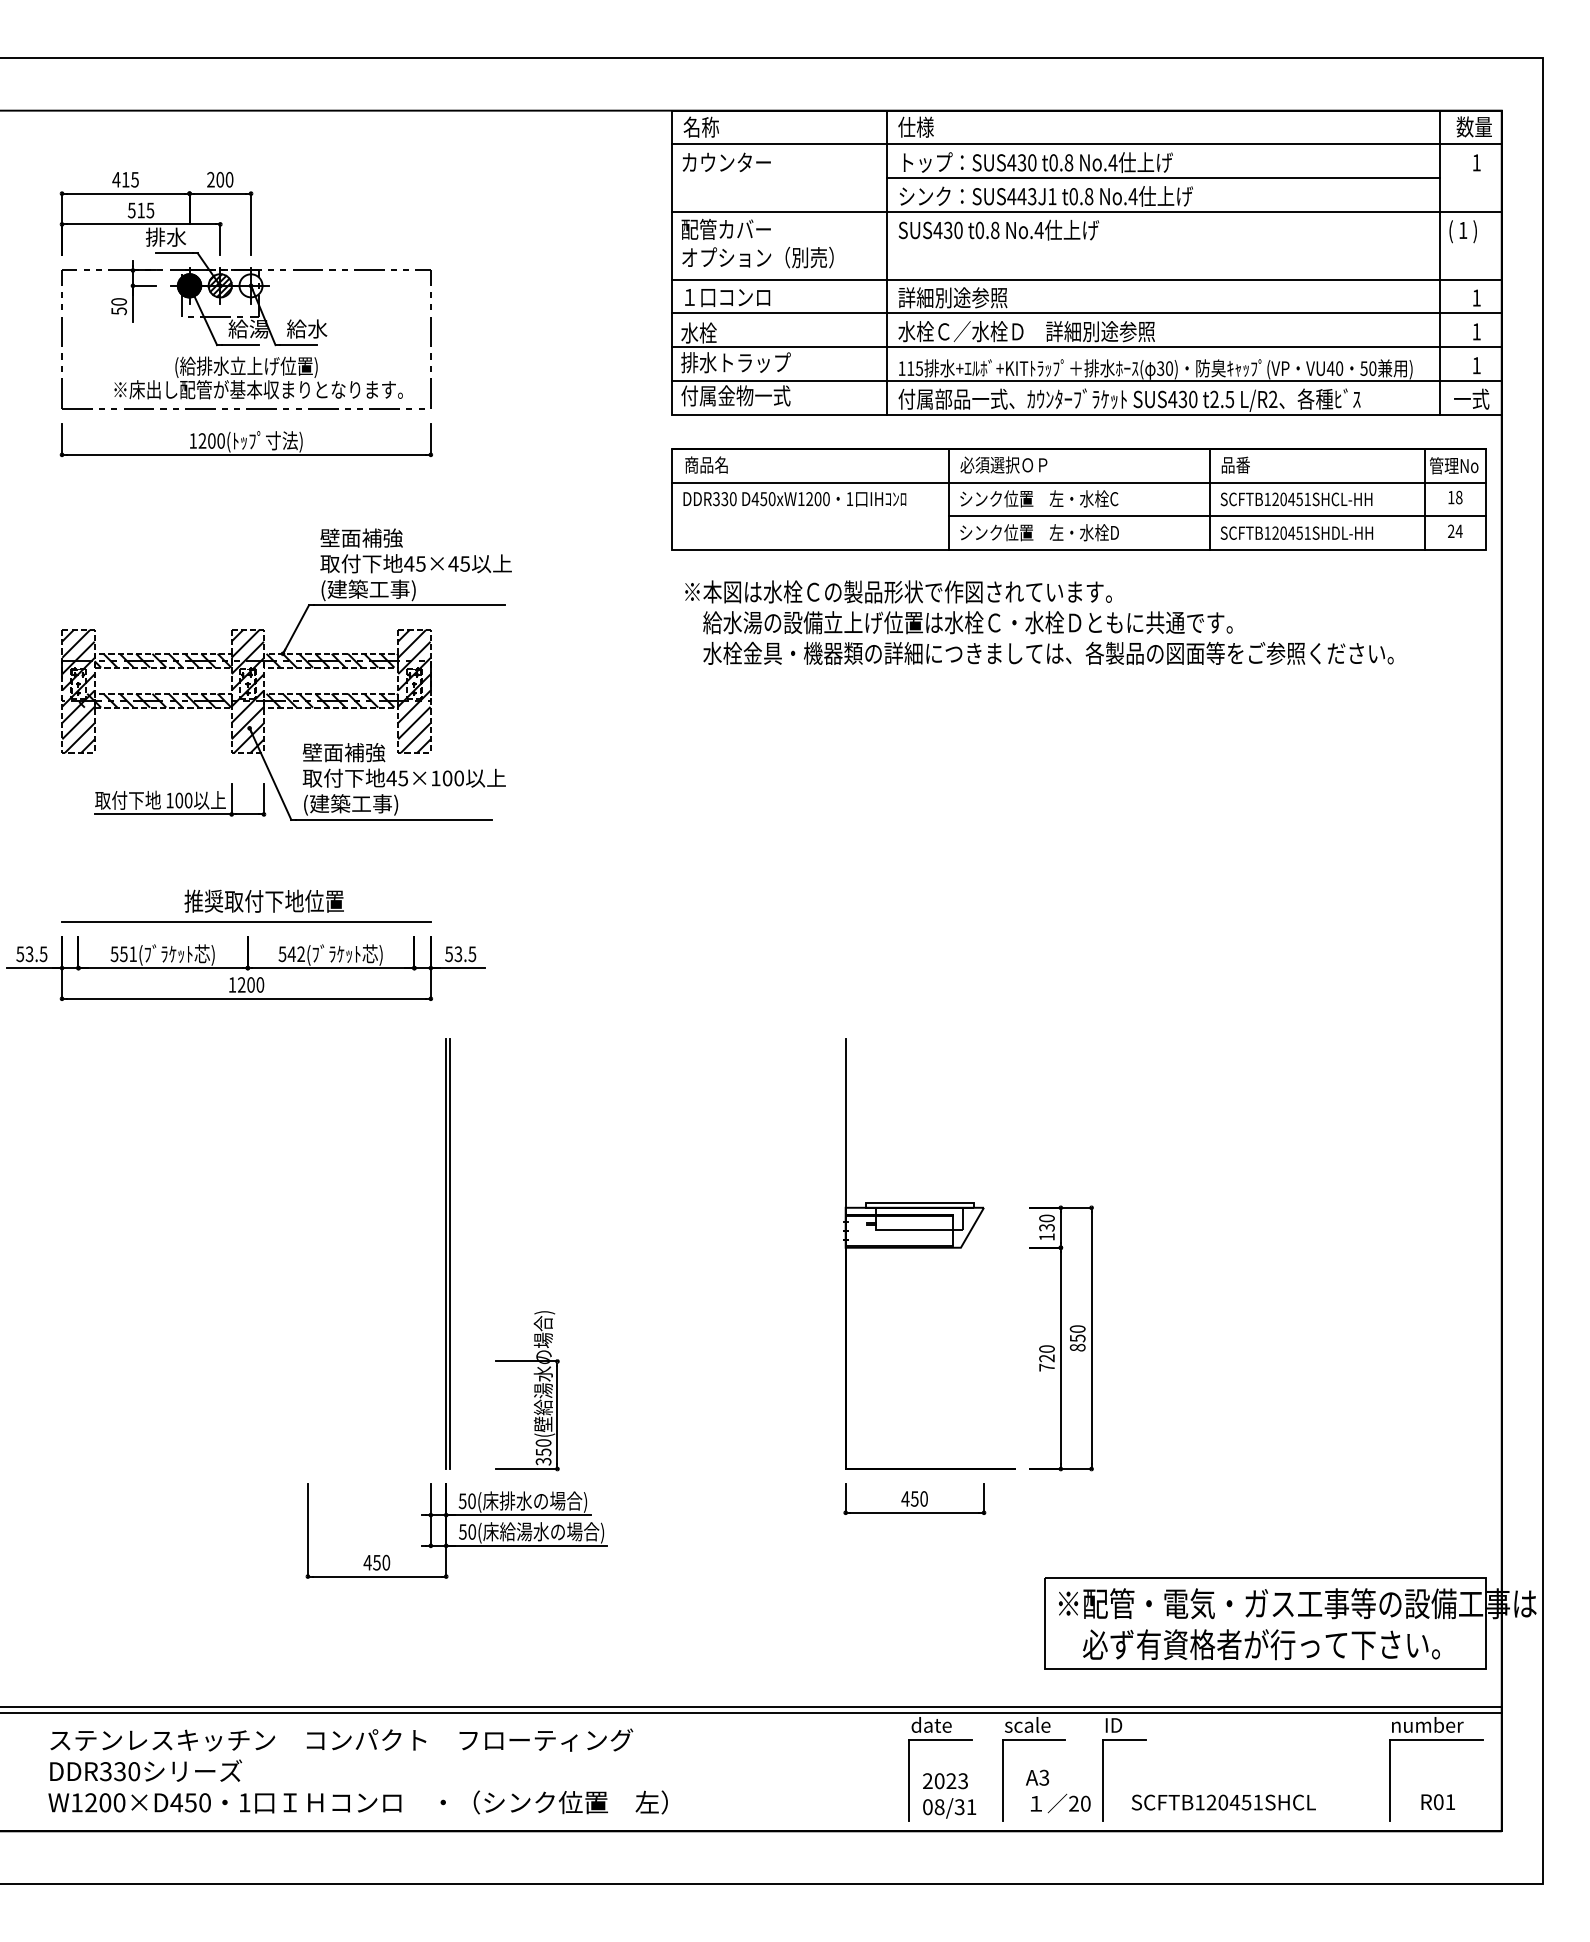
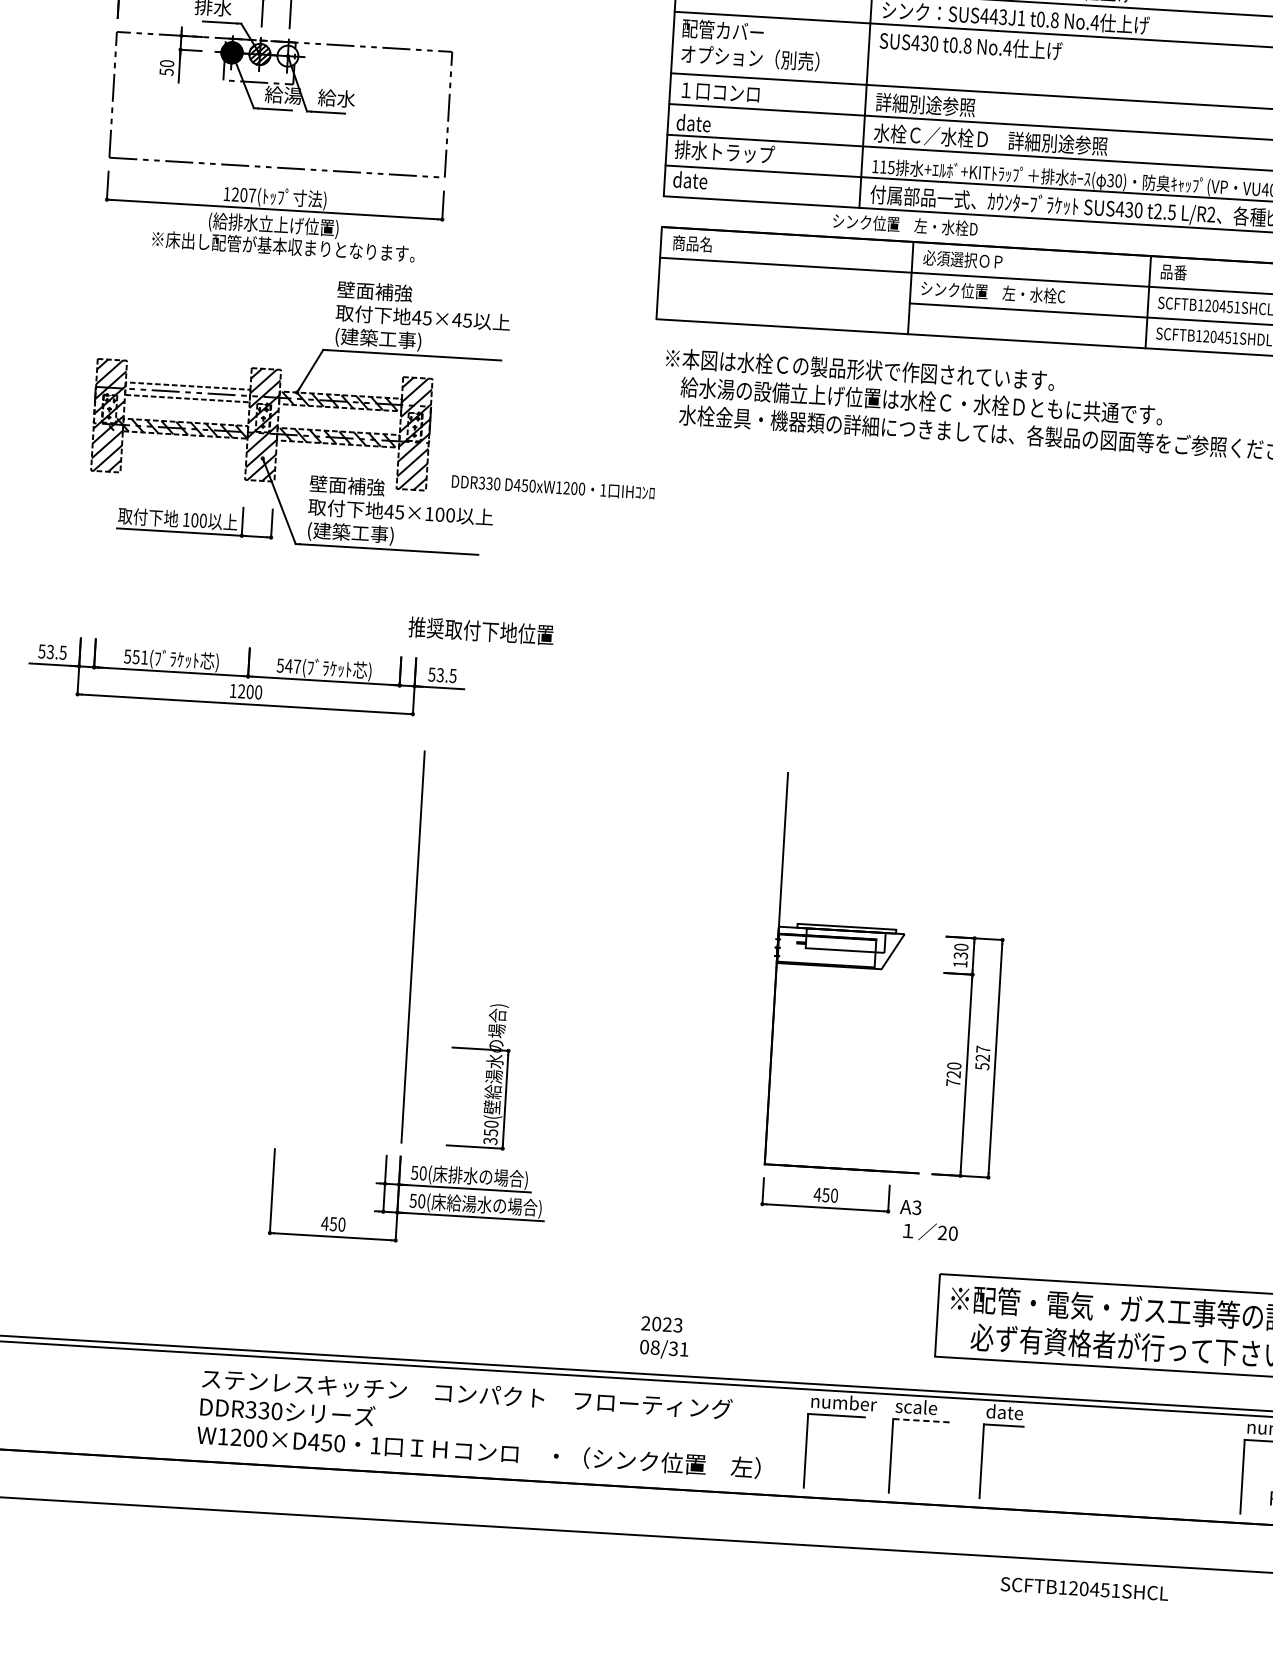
text: (699, 332) -> (693, 122), 水栓 -> date
text: (258, 377) -> (284, 235), moved
text: (735, 395) -> (722, 182), 付属金物一式 -> date
text: (220, 440) -> (251, 195), 1200( -> 1207(
text: (794, 499) -> (552, 487), moved
text: (1039, 532) -> (905, 224), moved
hatch: (162, 660) -> (187, 392), removed
text: (263, 900) -> (480, 630), moved
line: (246, 921) -> (249, 633), removed
text: (300, 953) -> (296, 665), 542( -> 547(
line: (449, 1253) -> (416, 946), removed
text: (1077, 1338) -> (982, 1058), 850 -> 527
text: (947, 1724) -> (843, 1402), date -> number
text: (1124, 1724) -> (1004, 1411), ID -> date
line: (1034, 1739) -> (921, 1420), solid -> dashed
text: (357, 1771) -> (480, 1423), moved
text: (1058, 1791) -> (929, 1221), moved
text: (949, 1795) -> (664, 1337), moved
text: (1223, 1802) -> (1084, 1588), moved

